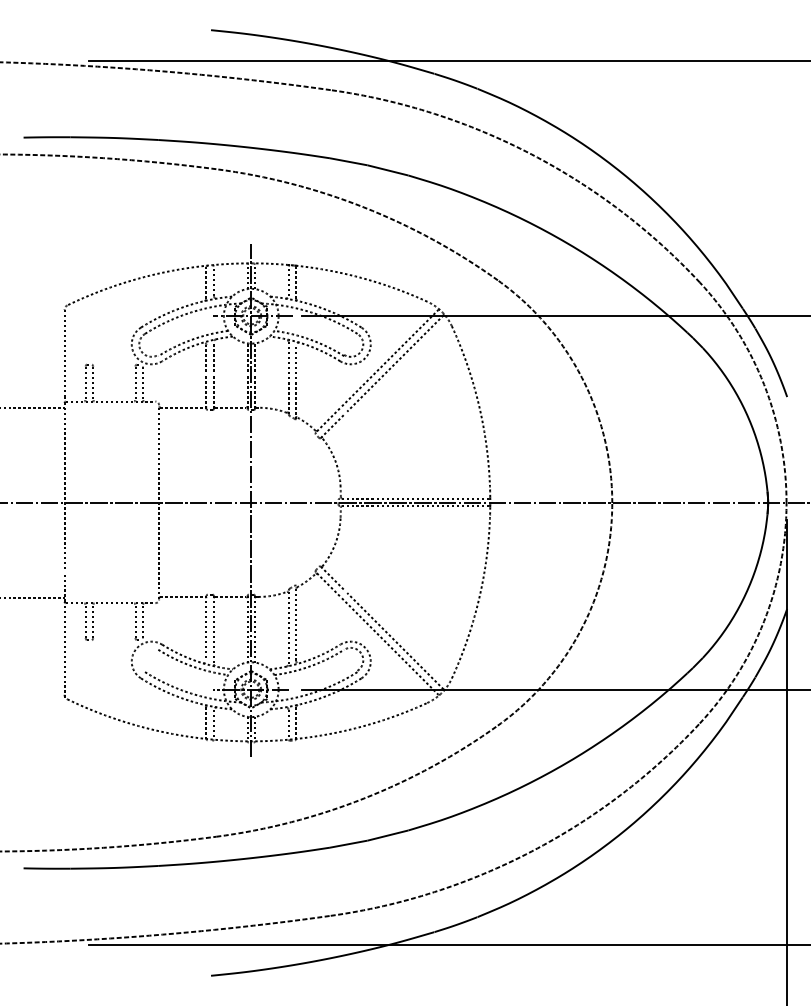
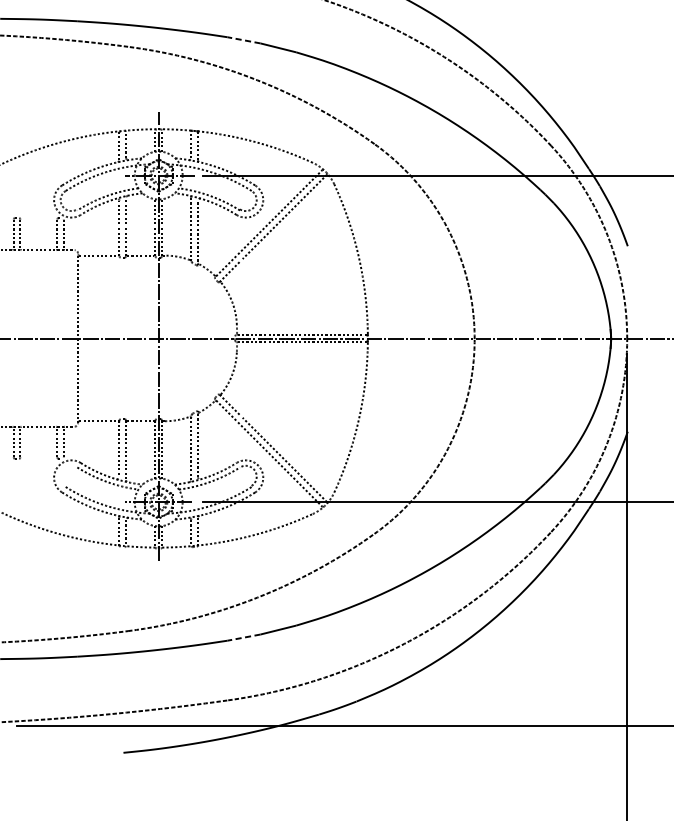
line: (348, 161) -> (243, 40), solid -> dashed
line: (348, 844) -> (243, 637), solid -> dashed

